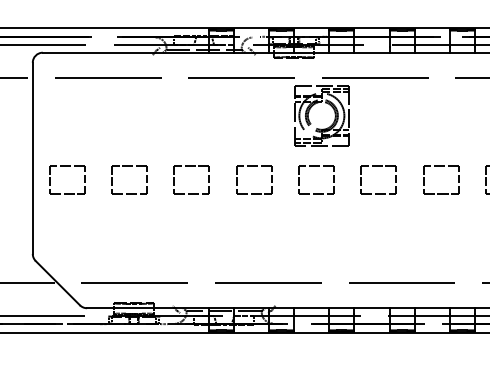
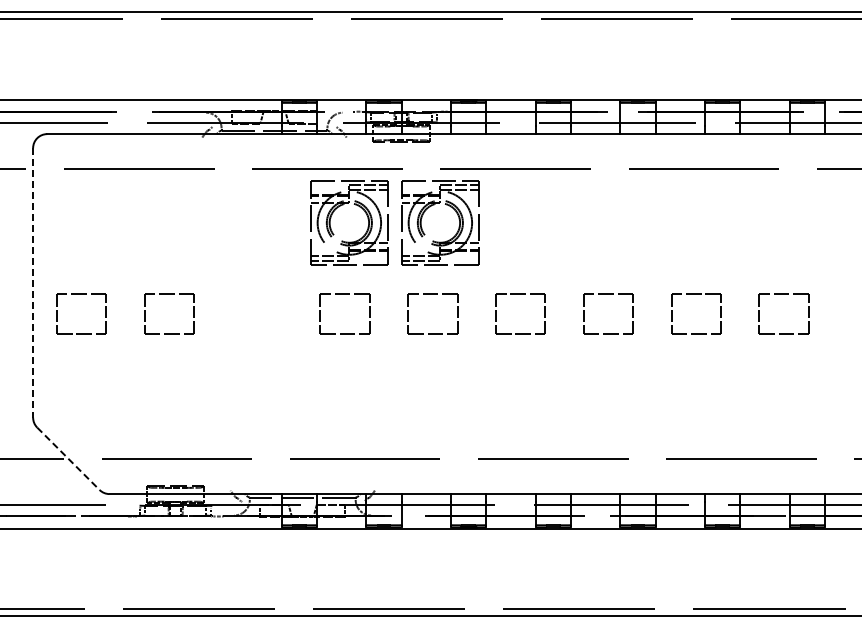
part: (253, 103) -> (343, 205), added
line: (33, 158) -> (33, 282), solid -> dashed
part: (192, 166) -> (257, 294), removed
line: (57, 283) -> (68, 459), solid -> dashed

